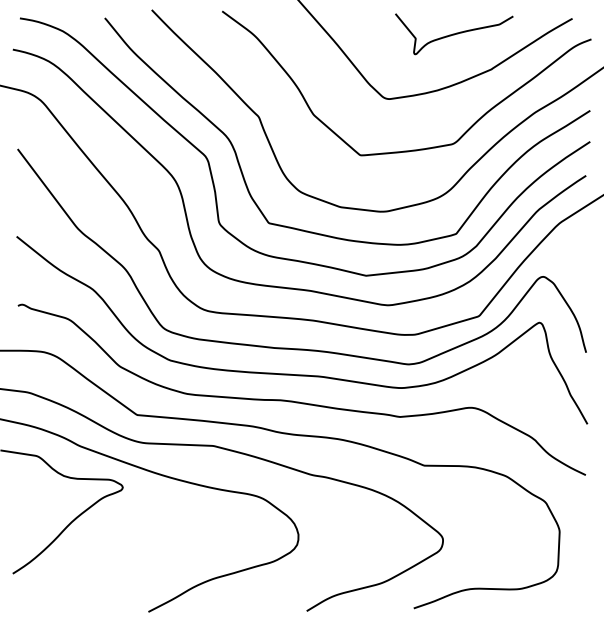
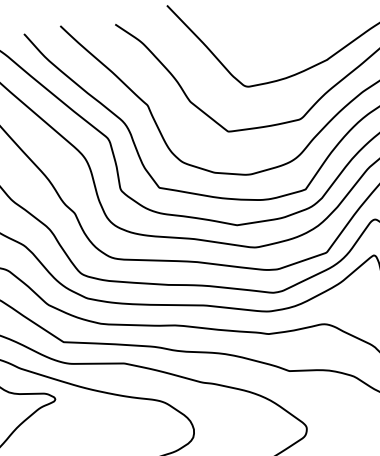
curve: (454, 34) -> (297, 33), removed

